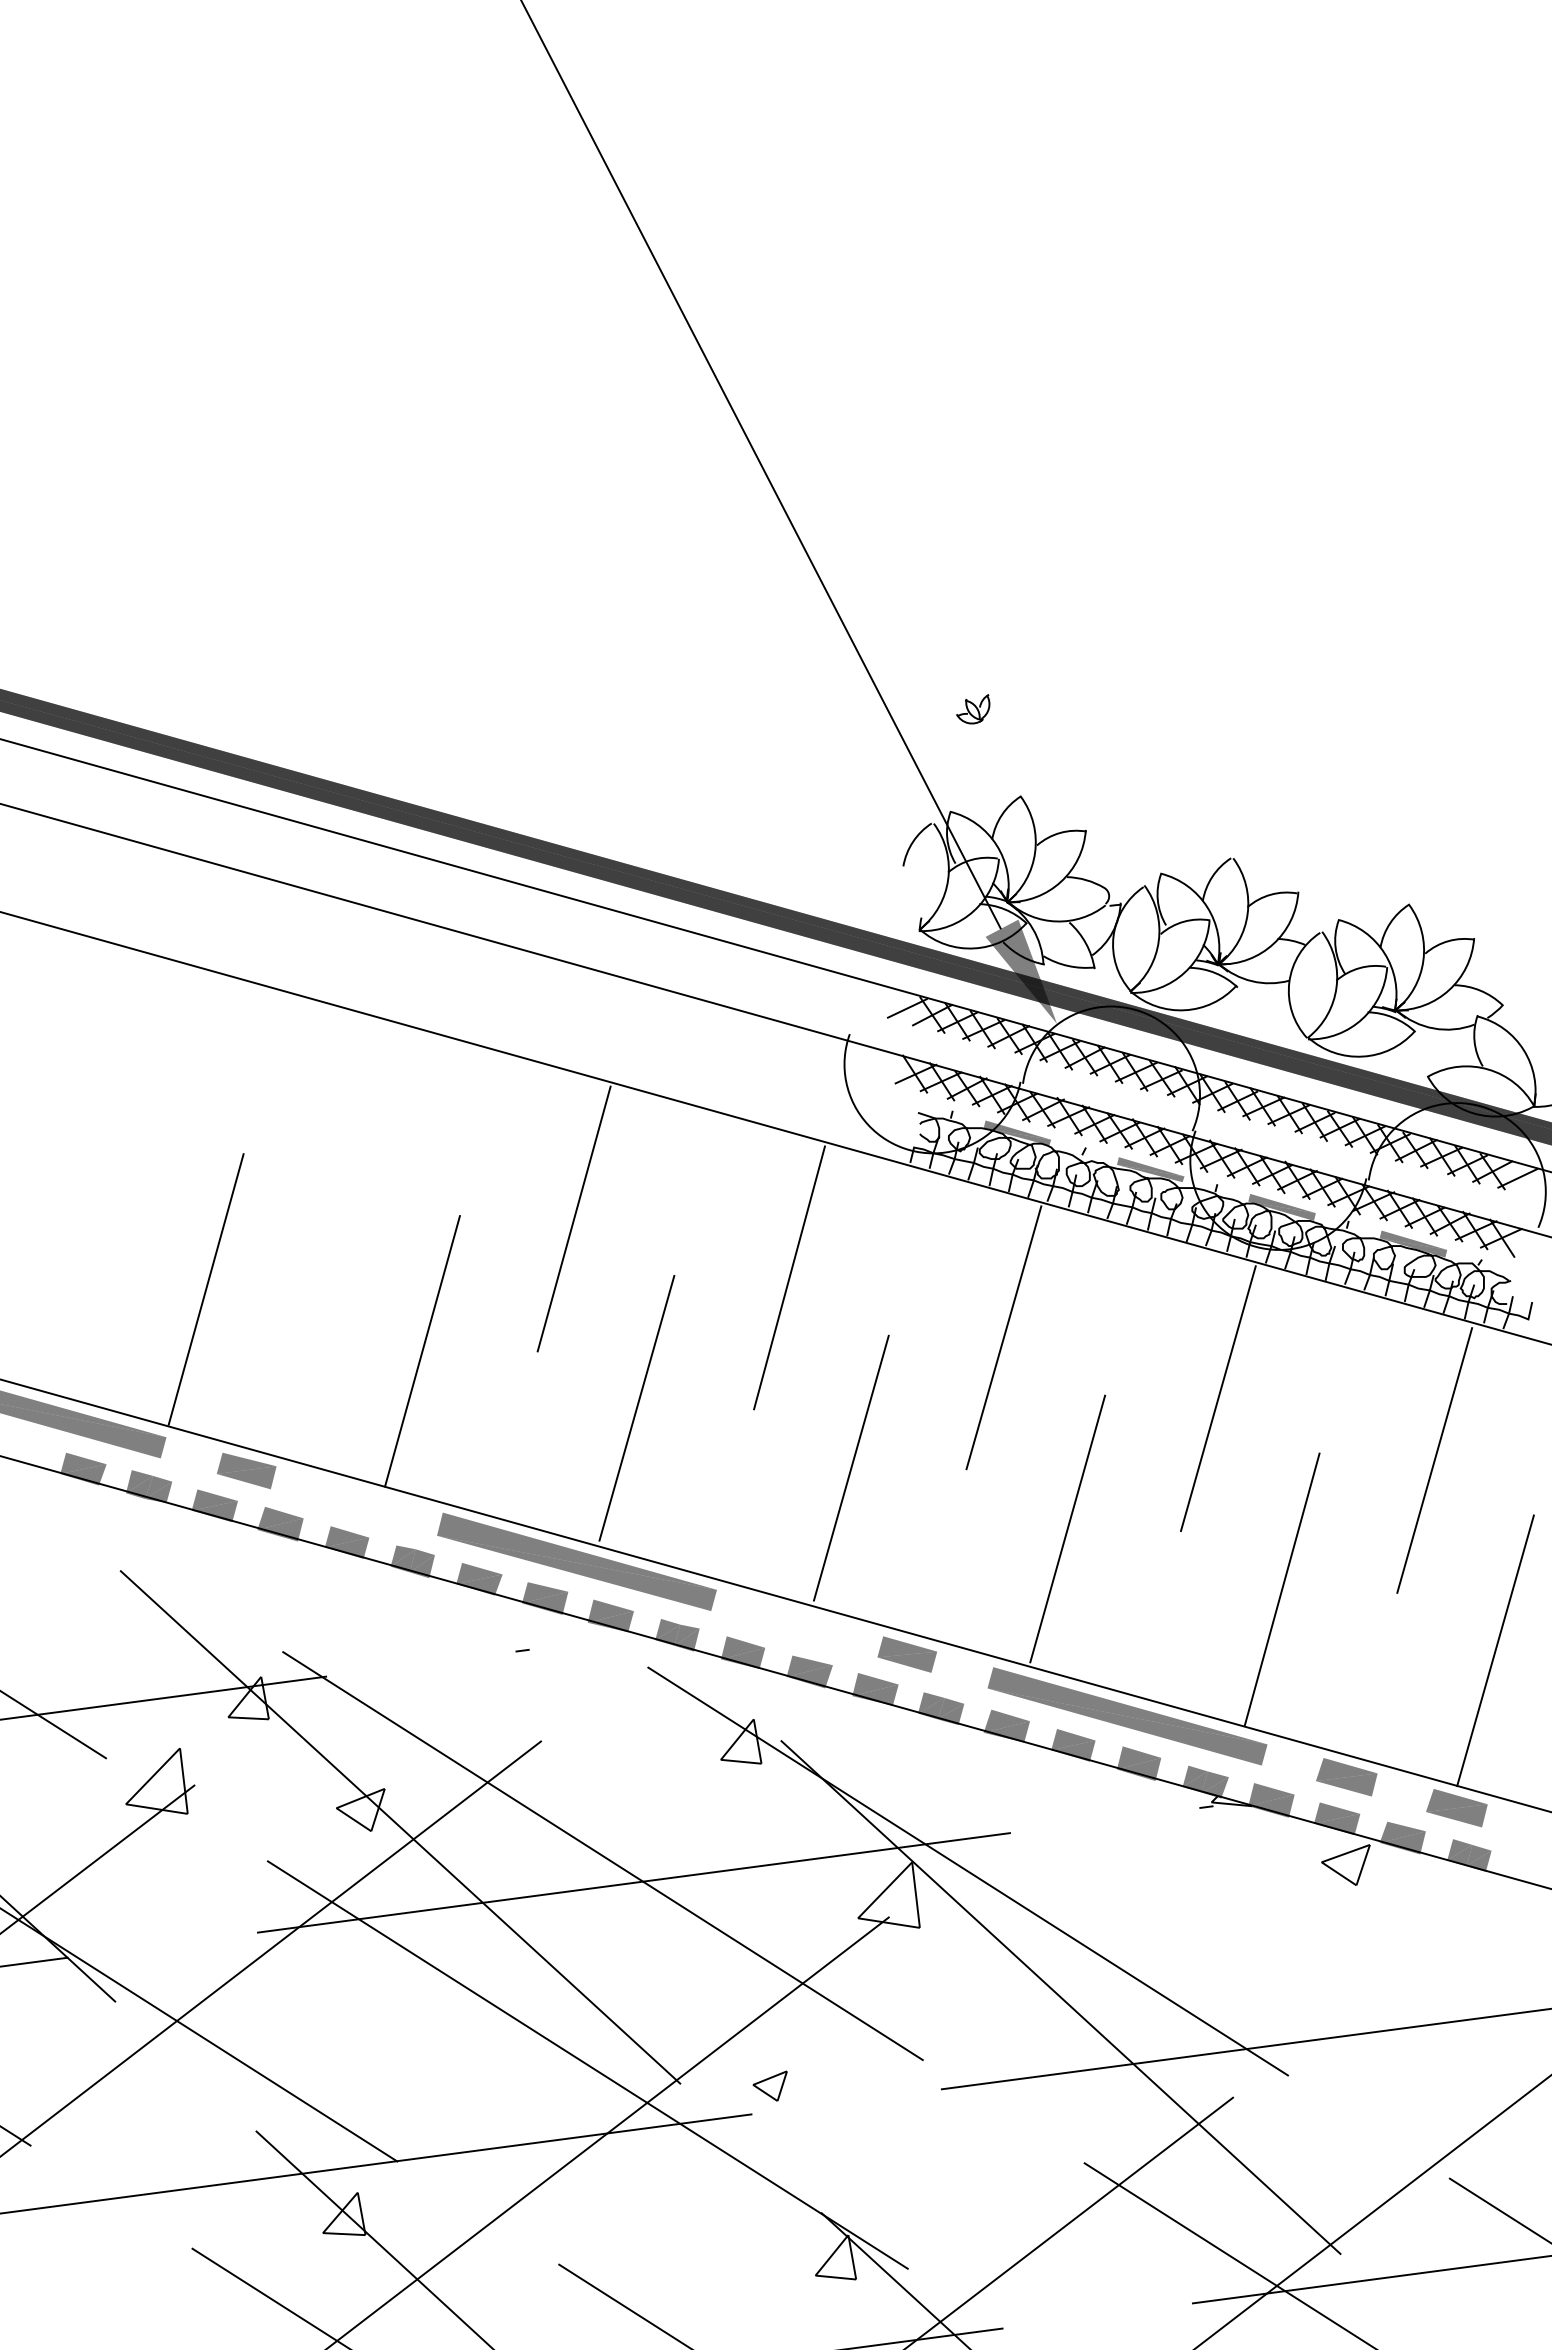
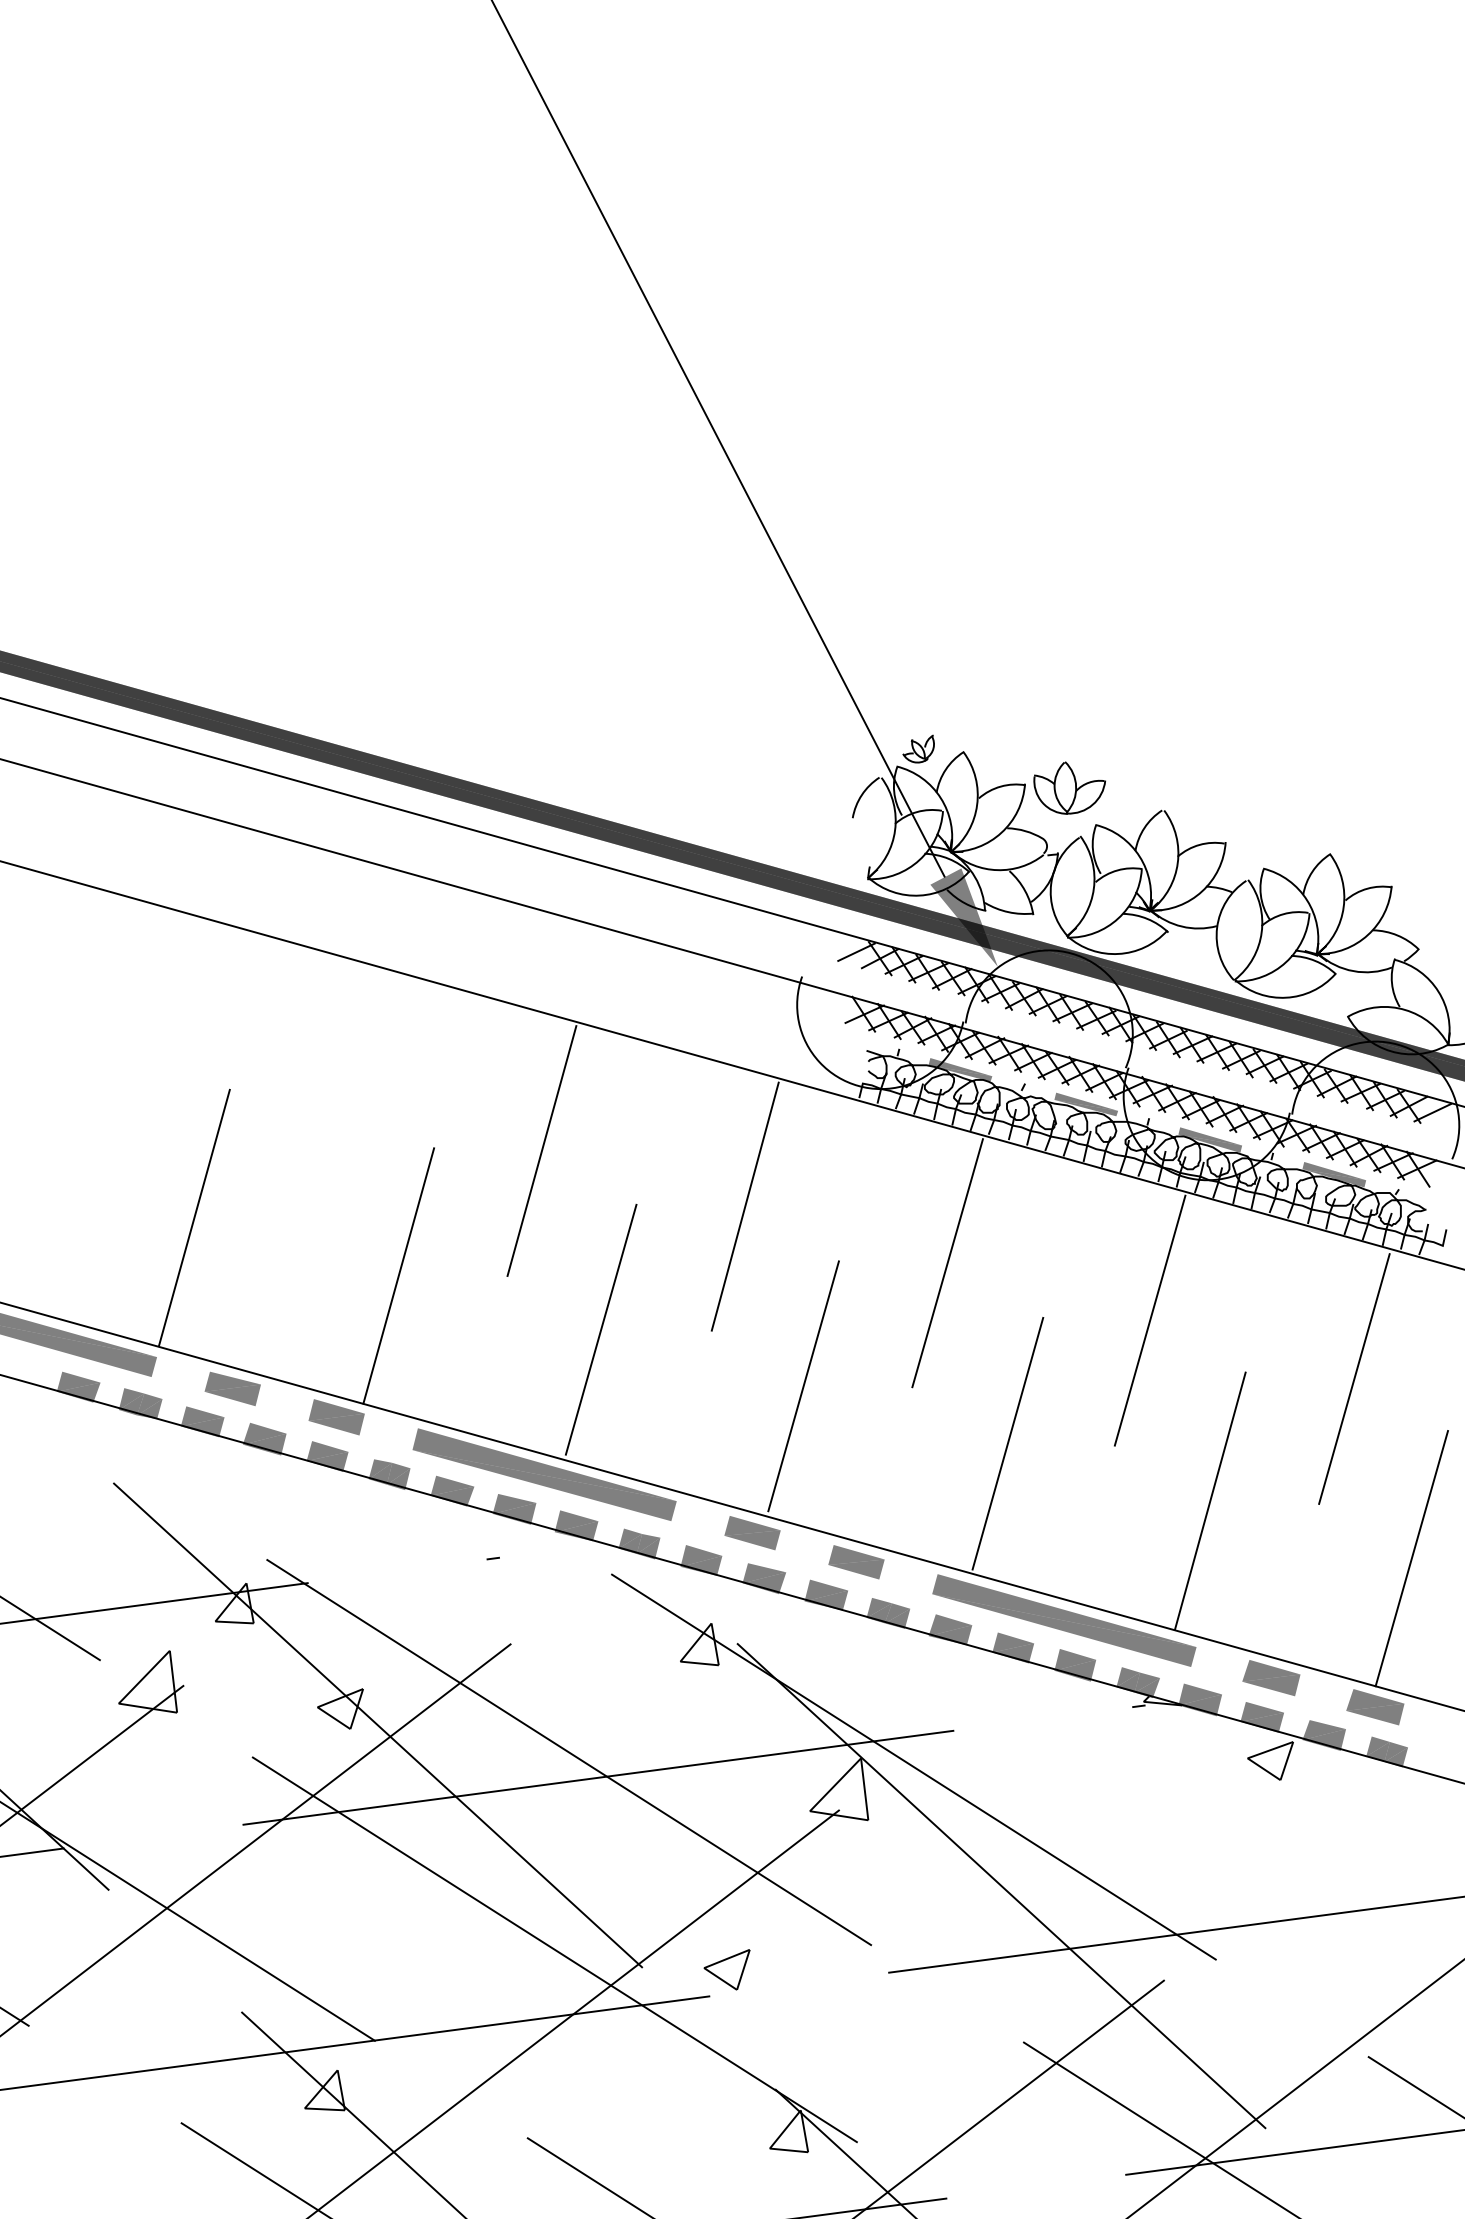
part: (973, 709) -> (918, 749), moved
part: (1132, 834) -> (1069, 788), added
part: (356, 1501) -> (336, 1417), added
part: (796, 1623) -> (751, 1532), added
part: (769, 2085) -> (726, 1969), size x1.43

